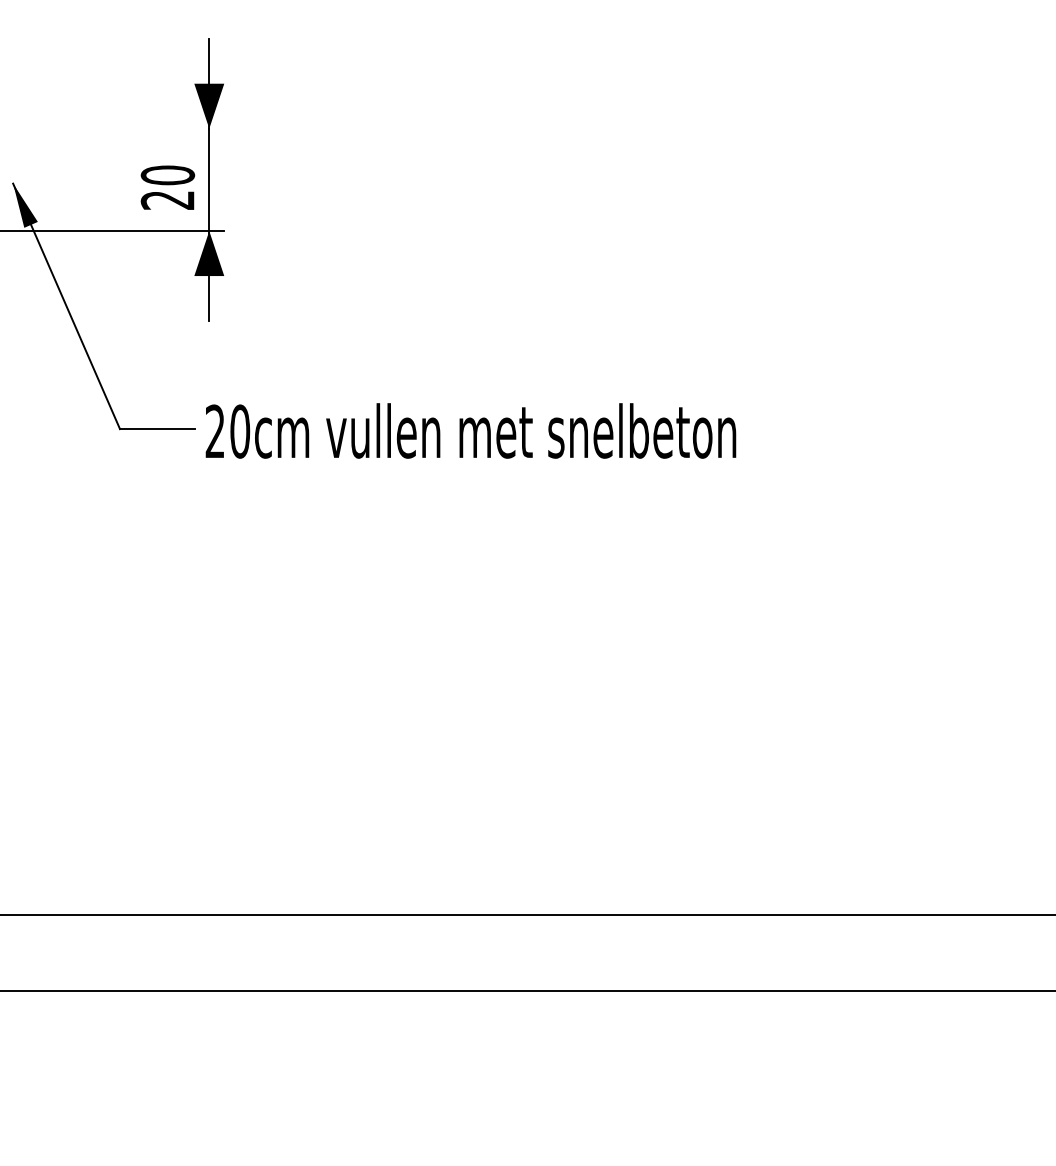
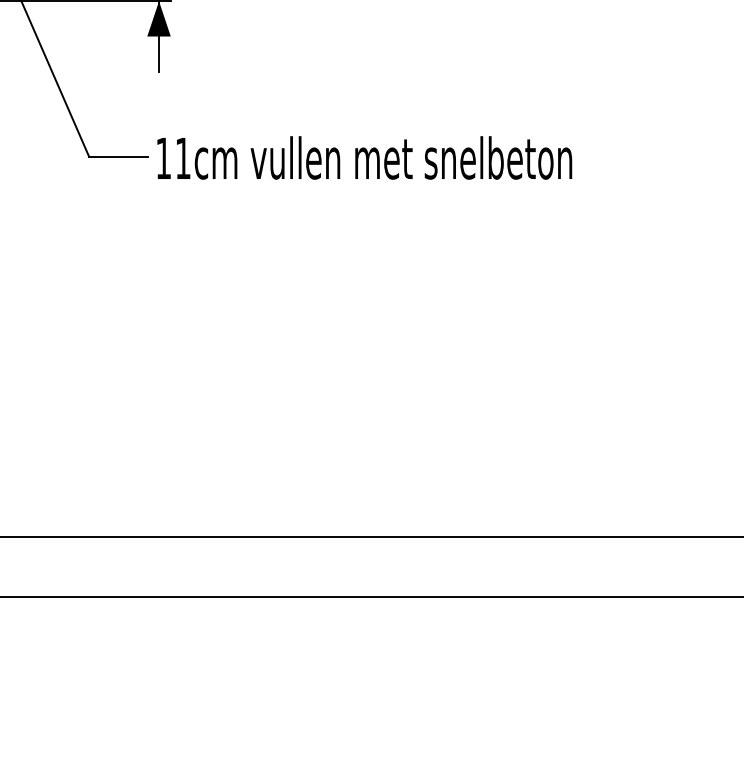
text: (227, 431) -> (173, 158), 20cm -> 11cm

